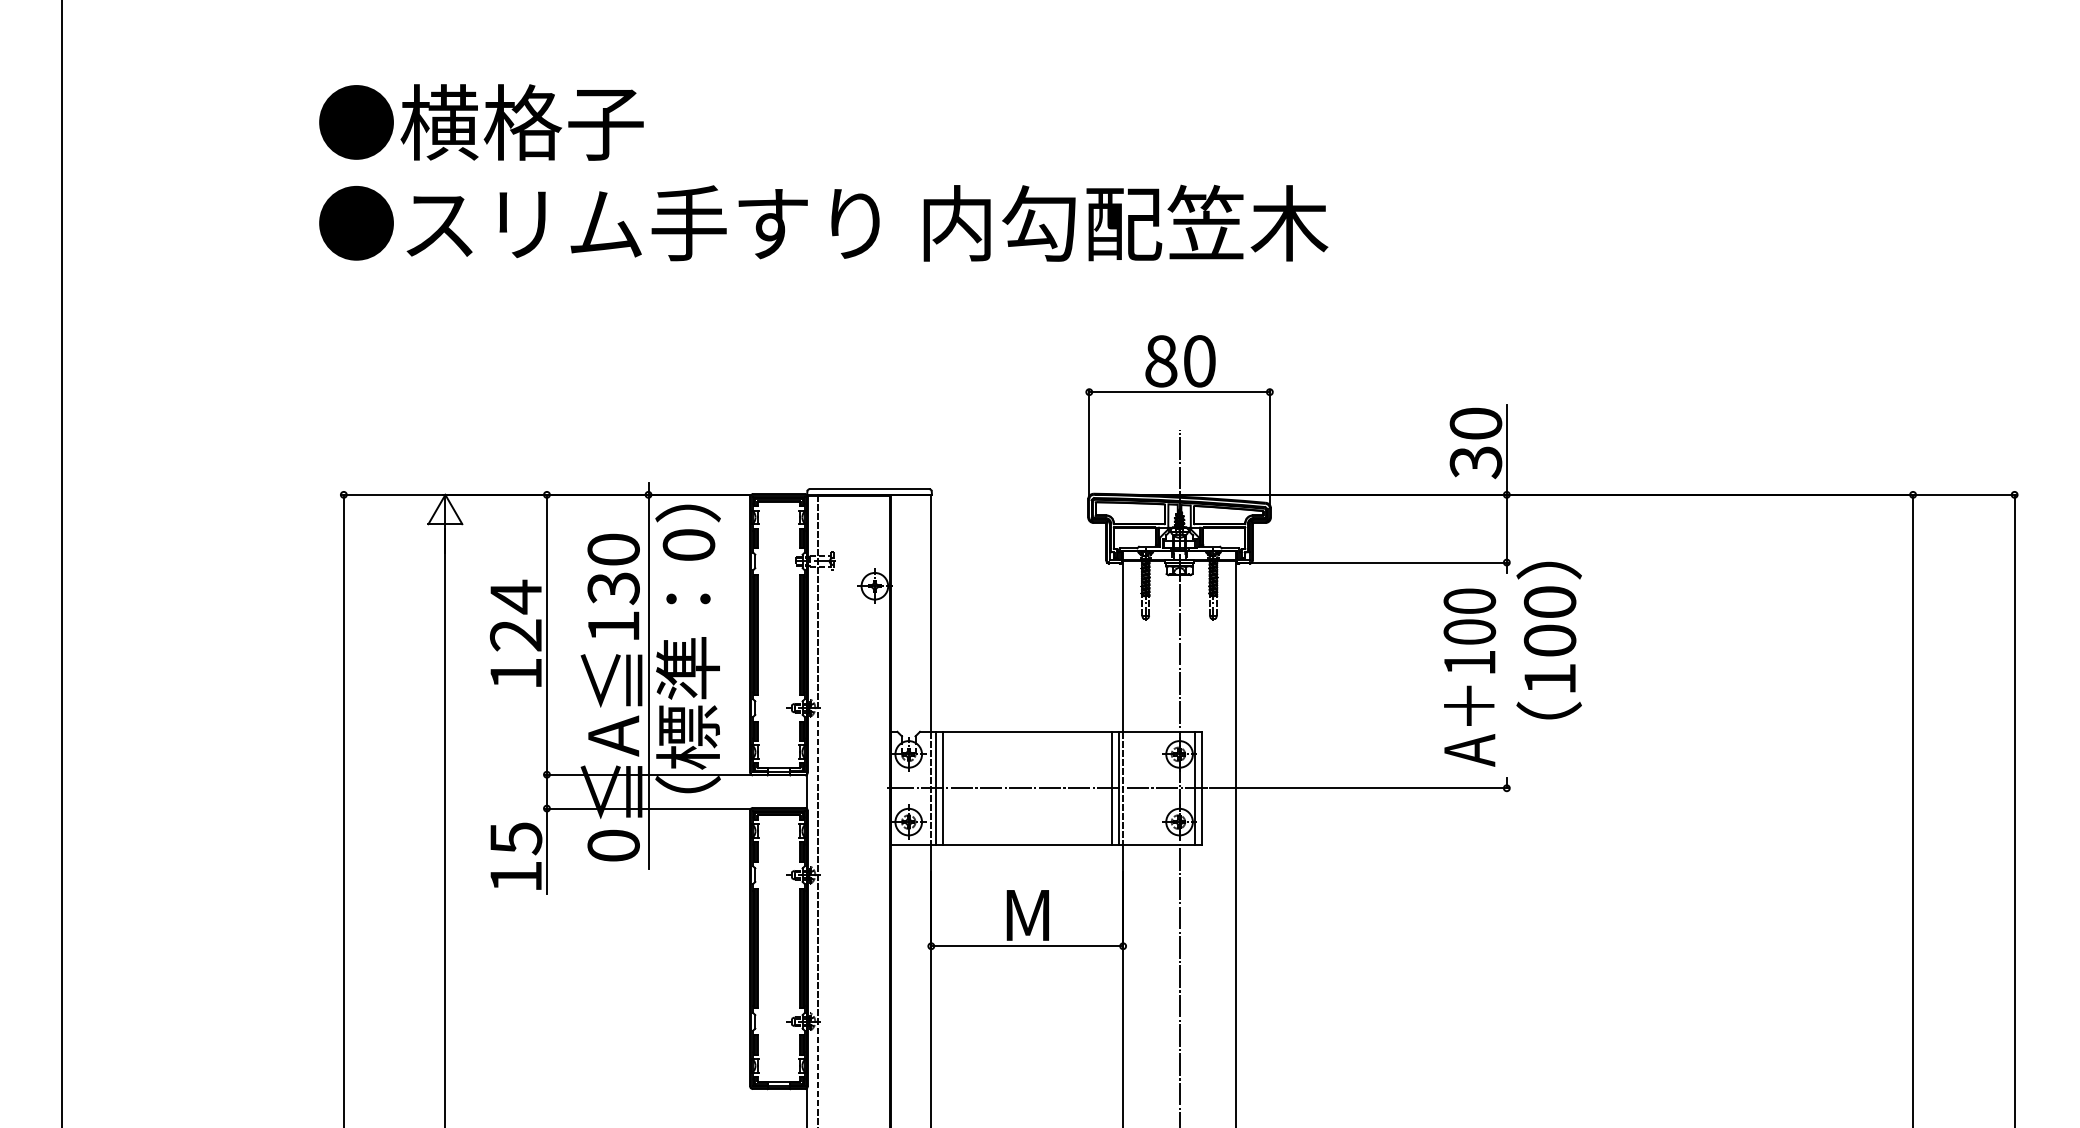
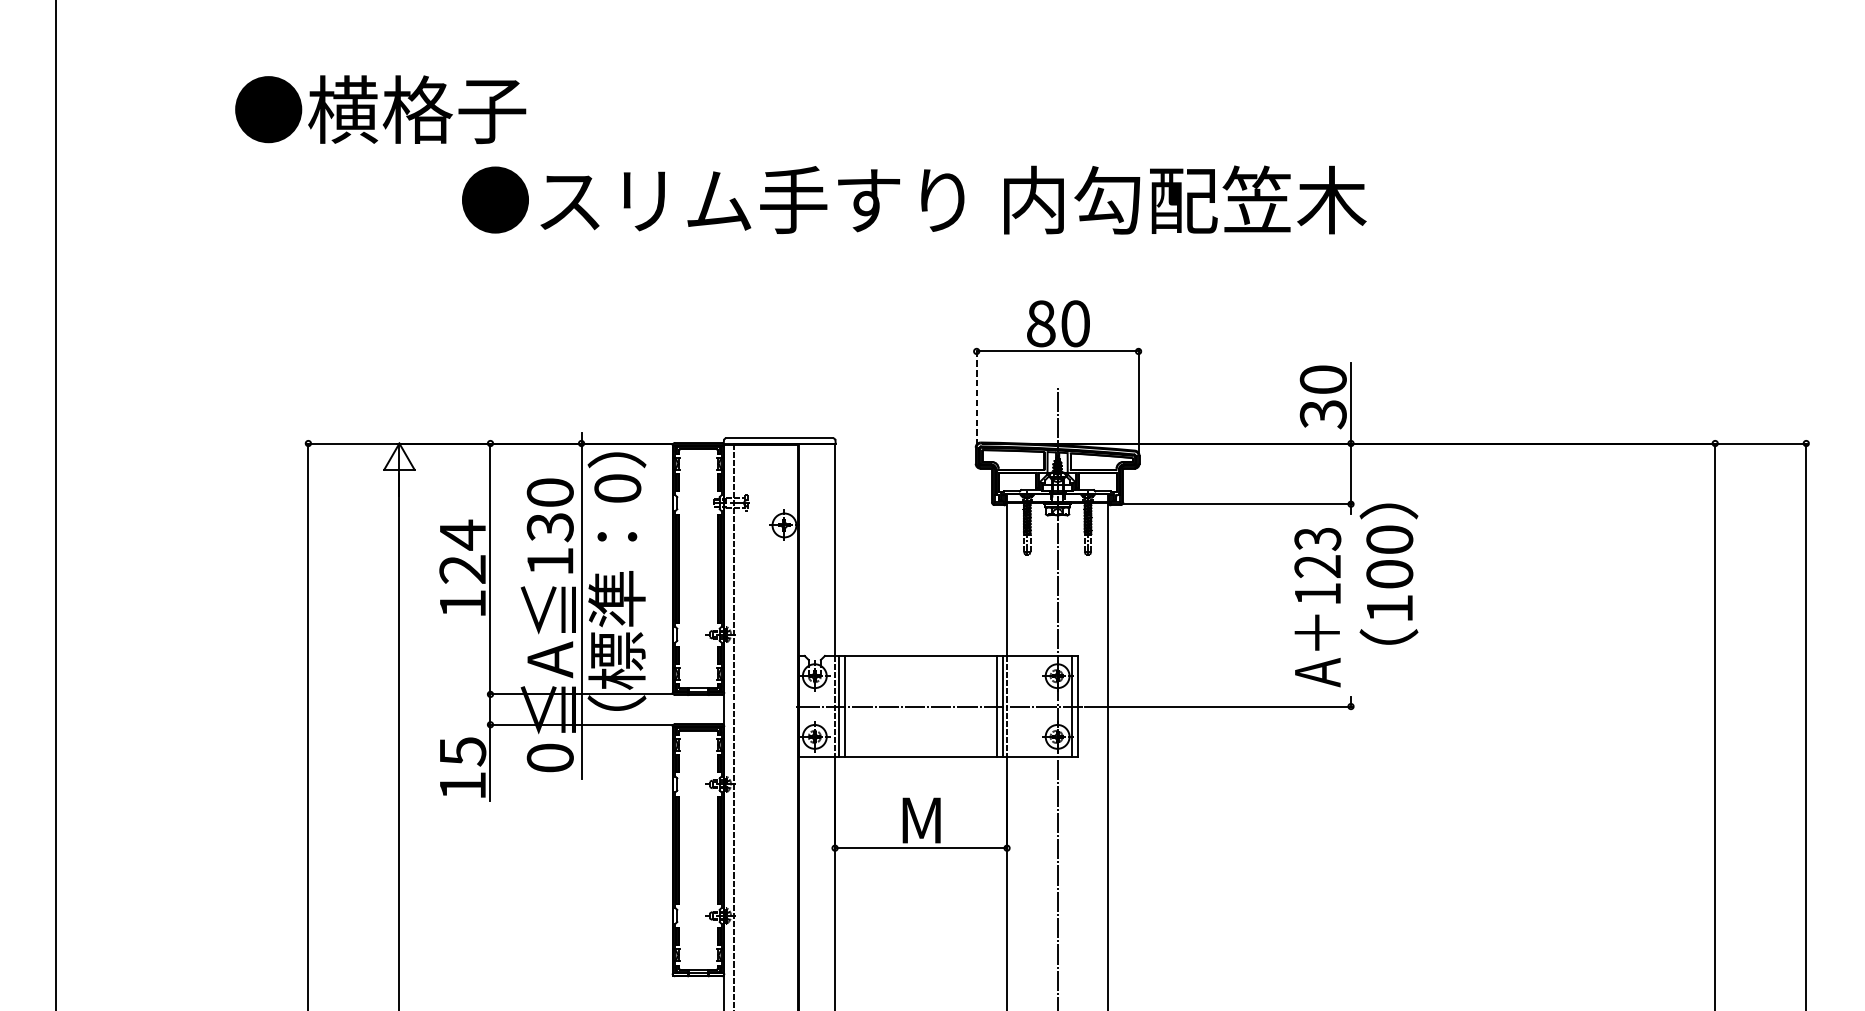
text: (481, 122) -> (380, 109), moved
text: (823, 222) -> (914, 199), moved
line: (1089, 443) -> (976, 397), solid -> dashed
text: (1469, 616) -> (1317, 552), 100 -> 123

